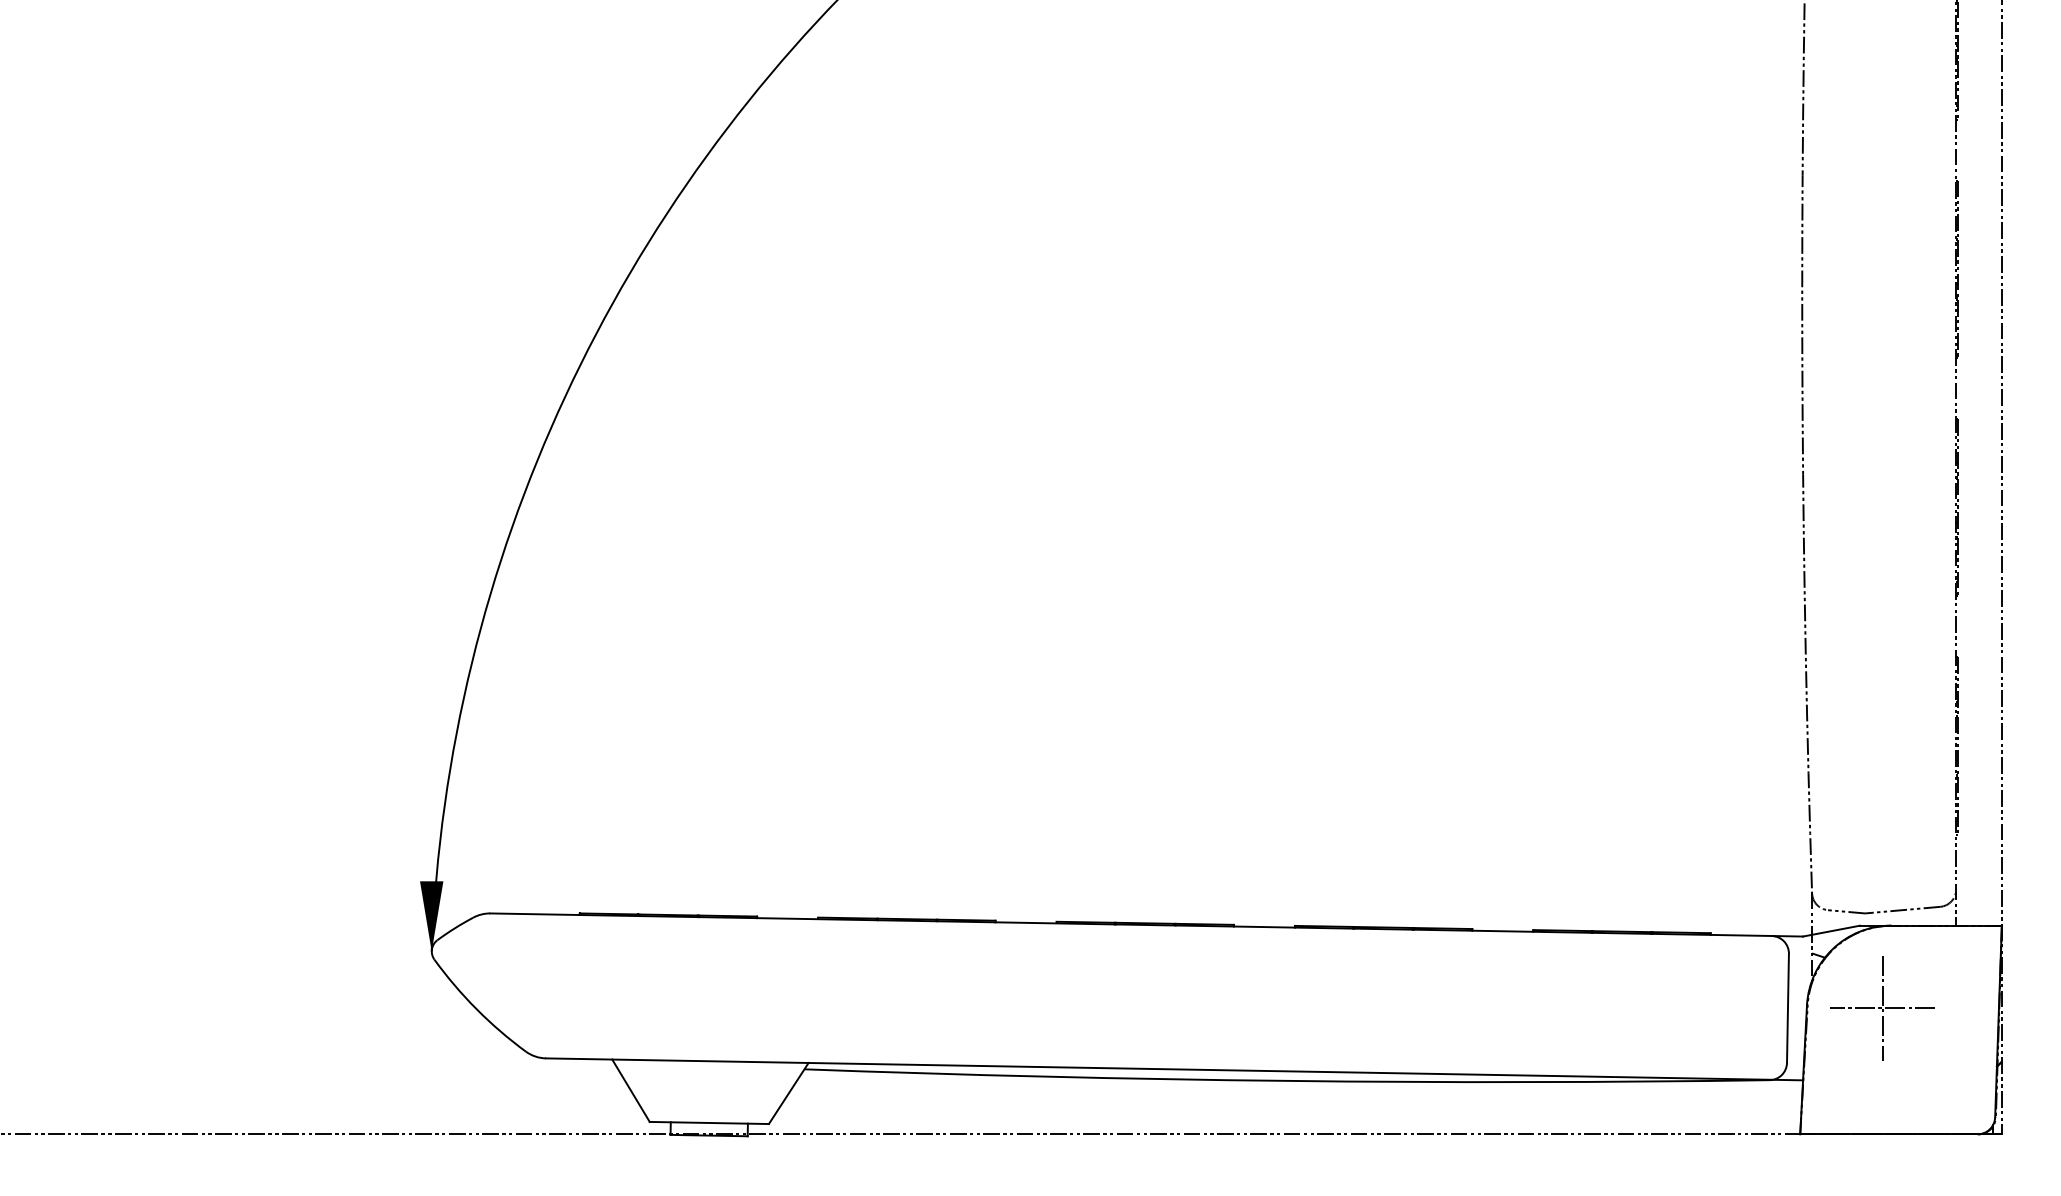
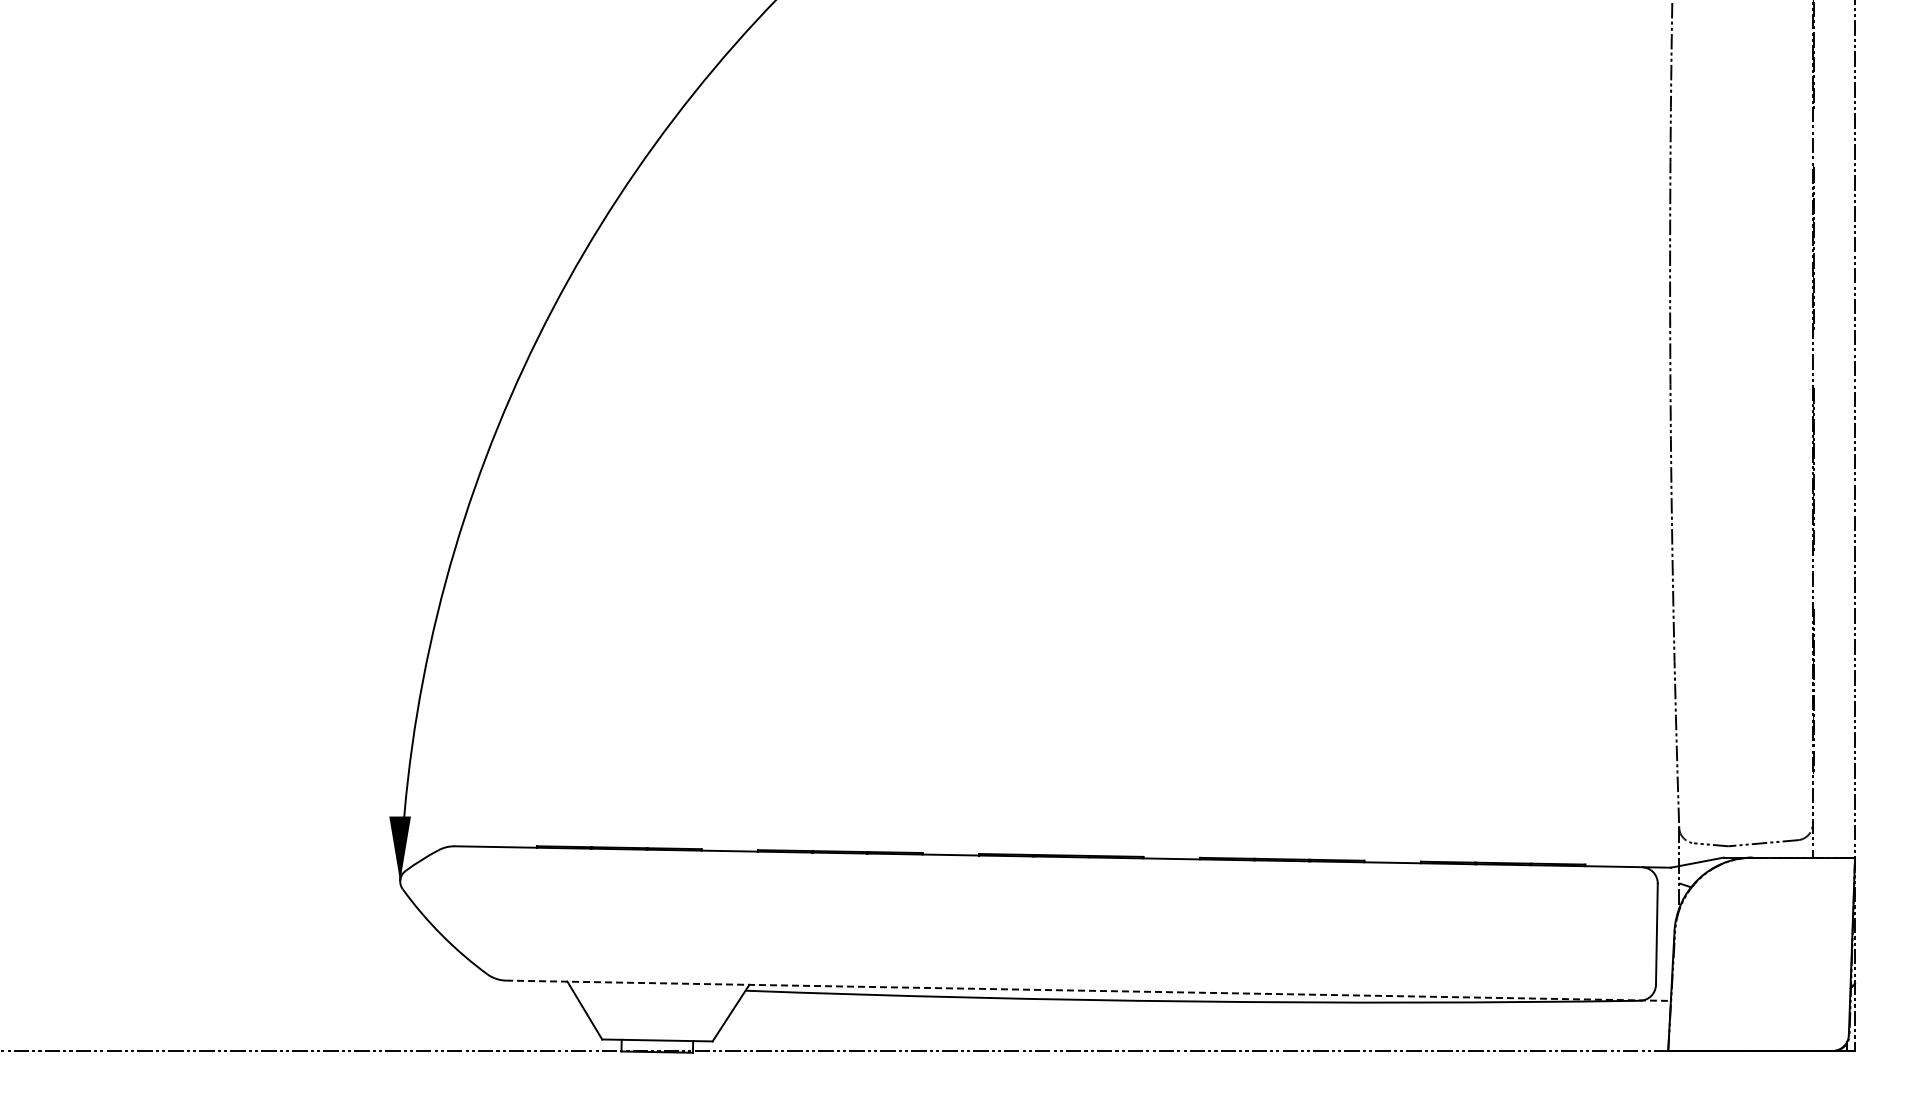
part: (1882, 1007) -> (1744, 933), removed
line: (1174, 1069) -> (1088, 990), solid -> dashed

